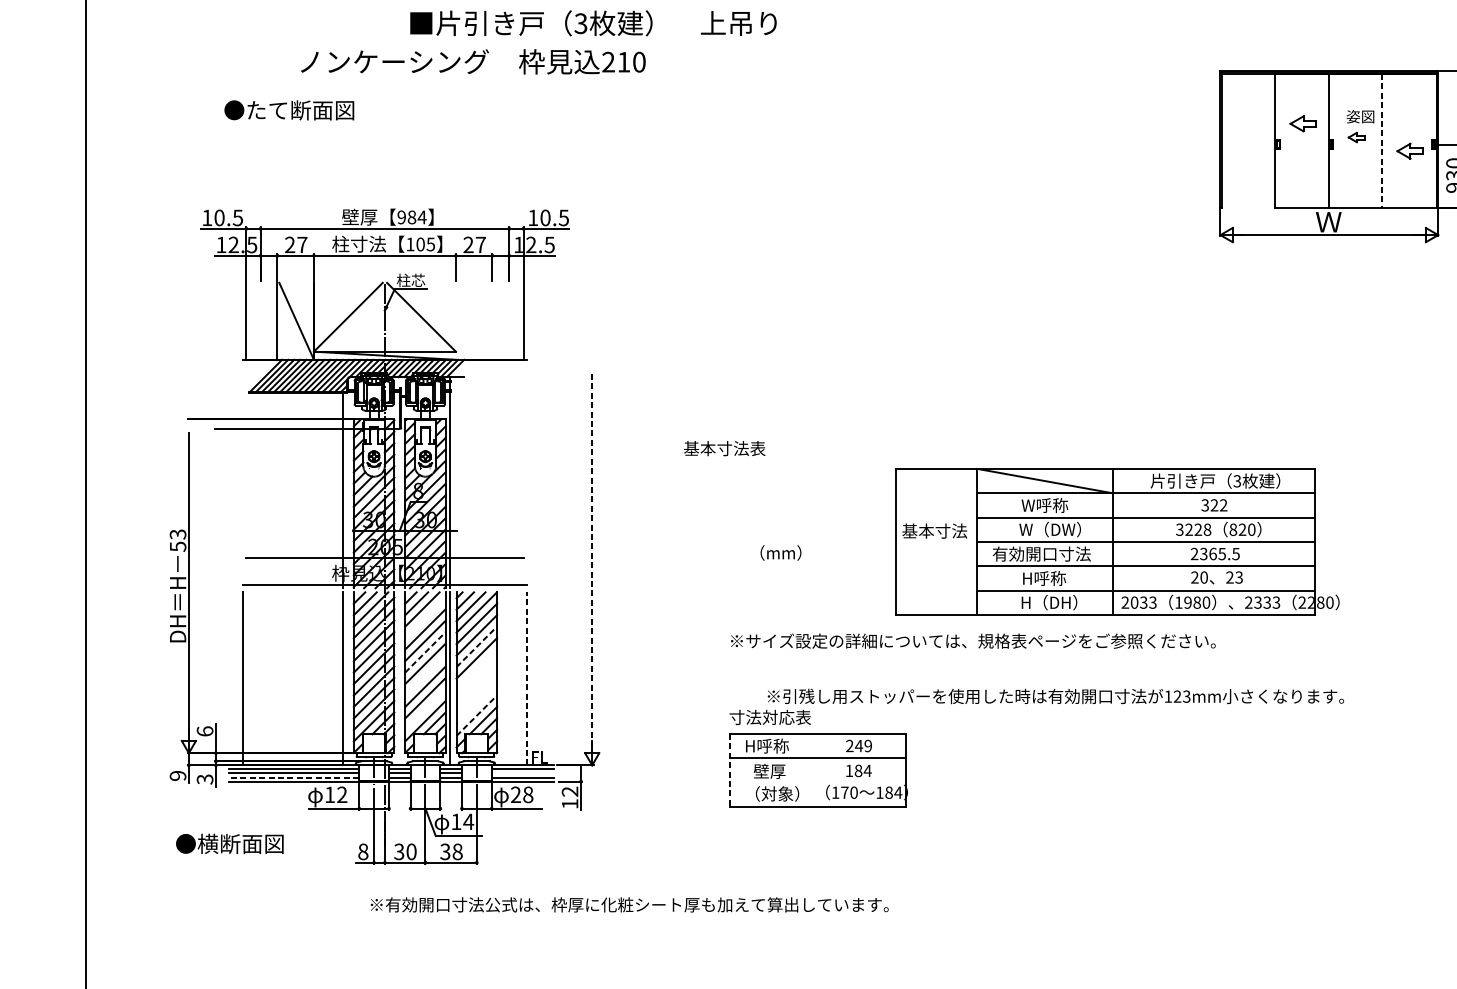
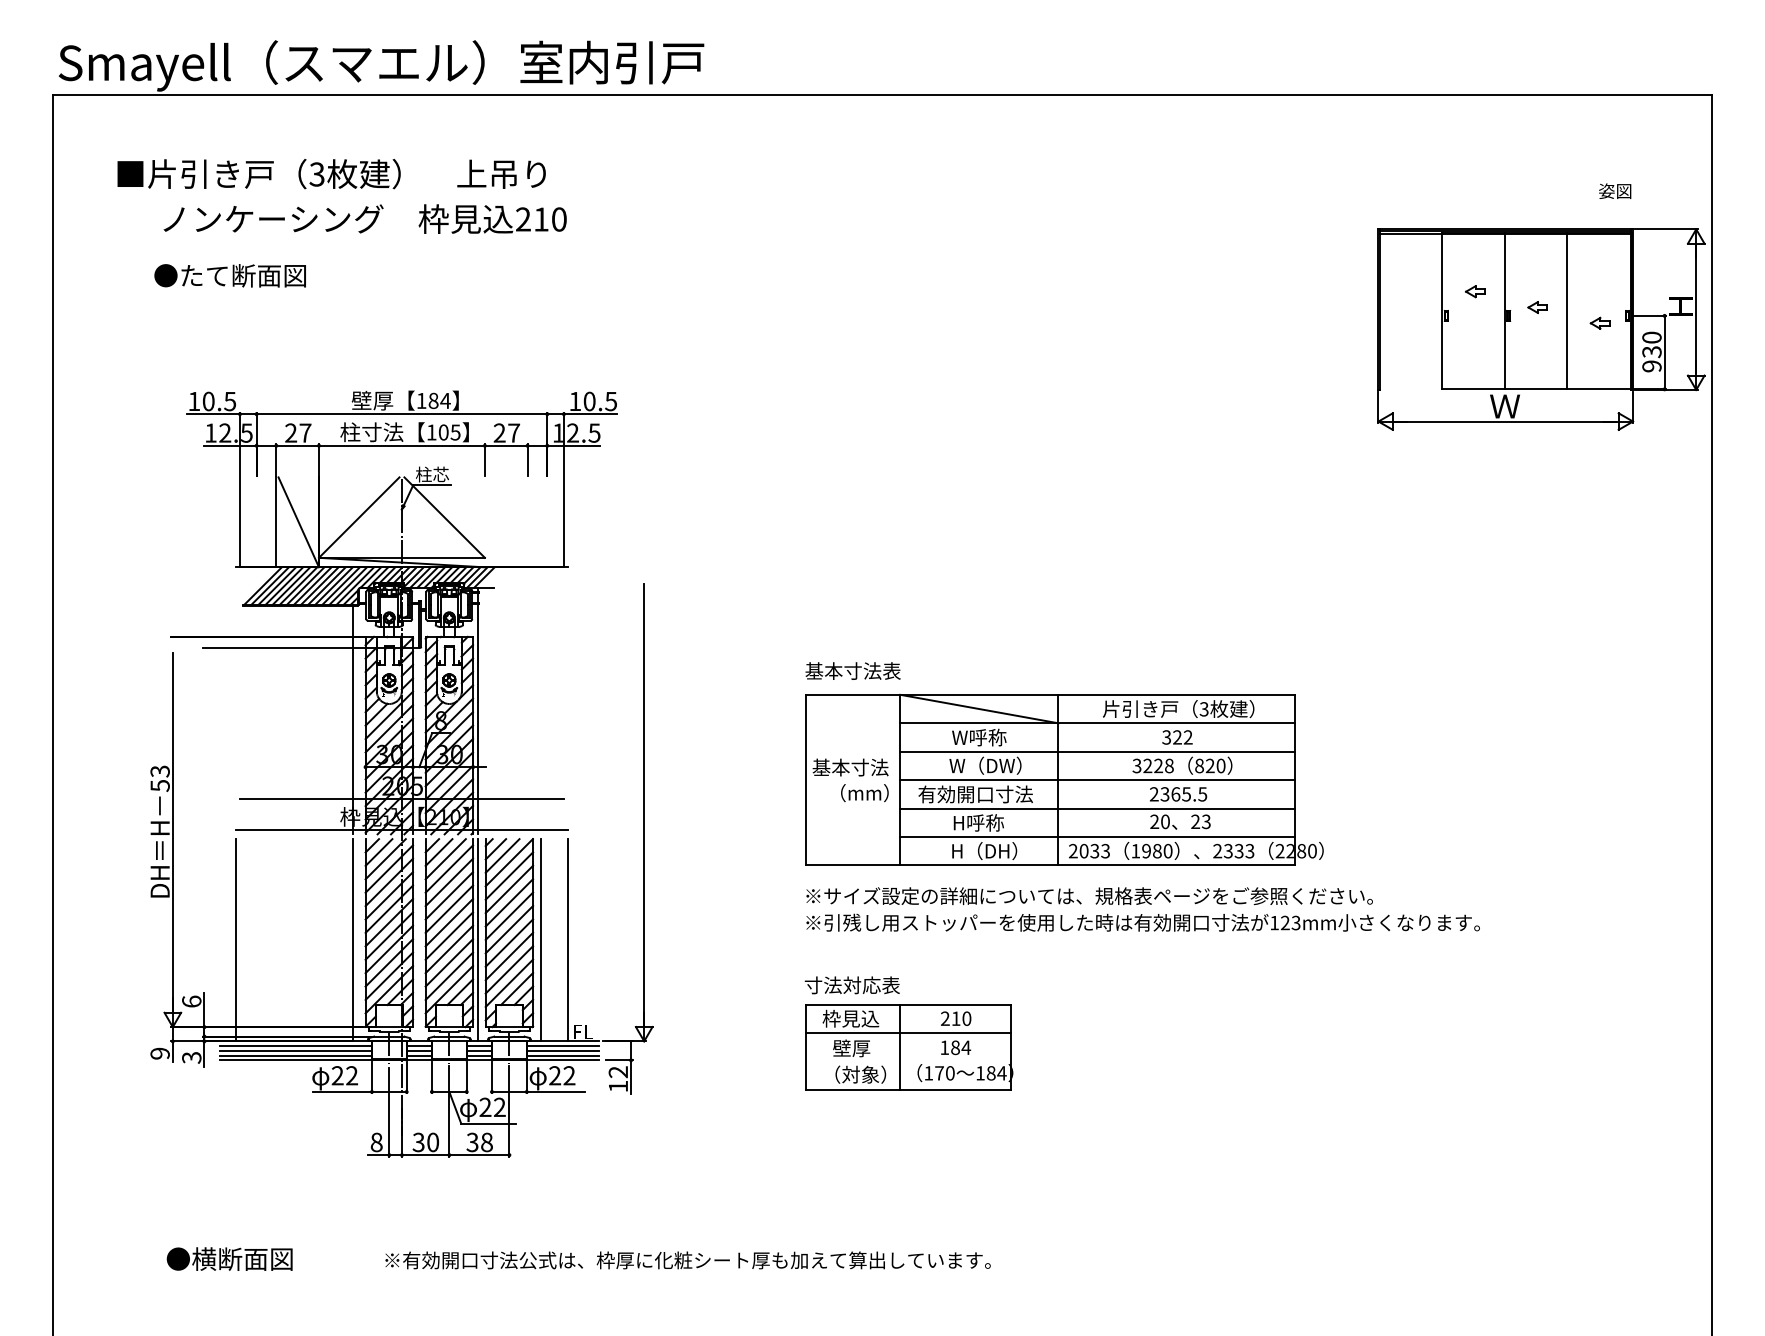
text: (593, 22) -> (331, 173), moved
text: (472, 61) -> (364, 218), moved
text: (288, 110) -> (229, 275), moved
text: (1360, 116) -> (1615, 190), moved
part: (1303, 123) -> (1475, 291), size x0.62
line: (1382, 140) -> (1567, 311), dashed -> solid
part: (1409, 150) -> (1599, 322), size x0.62
text: (401, 217) -> (421, 400), 984 -> 184
text: (724, 448) -> (852, 670), moved
part: (1117, 541) -> (1064, 779), moved
line: (592, 562) -> (644, 804), dashed -> solid
line: (425, 617) -> (449, 868), added
line: (476, 646) -> (509, 902), dashed -> solid
line: (425, 652) -> (449, 909), dashed -> solid
line: (476, 669) -> (509, 929), added
line: (425, 674) -> (449, 935), added
line: (526, 678) -> (567, 939), dashed -> solid
line: (504, 679) -> (541, 940), added
line: (476, 680) -> (509, 942), added
line: (476, 692) -> (509, 956), added
text: (1055, 696) -> (1142, 922), moved
line: (476, 703) -> (509, 969), added
line: (425, 709) -> (449, 975), added
line: (476, 715) -> (509, 983), dashed -> solid
text: (768, 745) -> (850, 1018), H呼称 -> 枠見込
text: (863, 745) -> (961, 1018), 249 -> 210
line: (811, 769) -> (900, 1046), added
line: (730, 770) -> (805, 1047), dashed -> solid
line: (522, 773) -> (562, 1050), added
line: (294, 777) -> (296, 1055), dashed -> solid
text: (329, 794) -> (337, 1075), 12 -> 22
text: (528, 794) -> (569, 1075), 28 -> 22
text: (462, 821) -> (492, 1106), 14 -> 22
text: (229, 843) -> (229, 1258), moved
text: (629, 904) -> (687, 1260), moved

